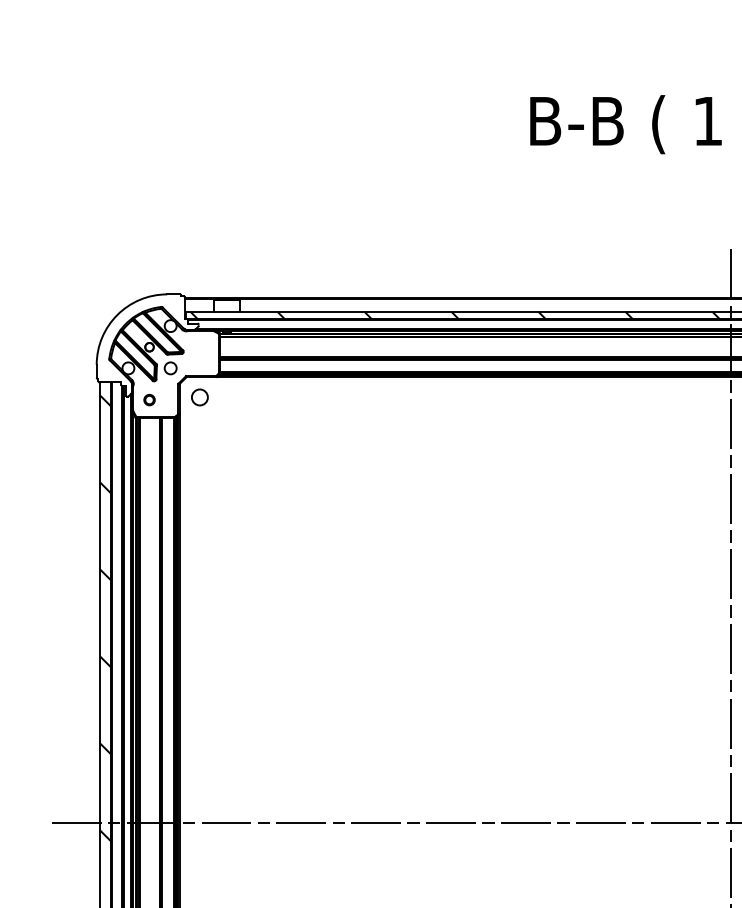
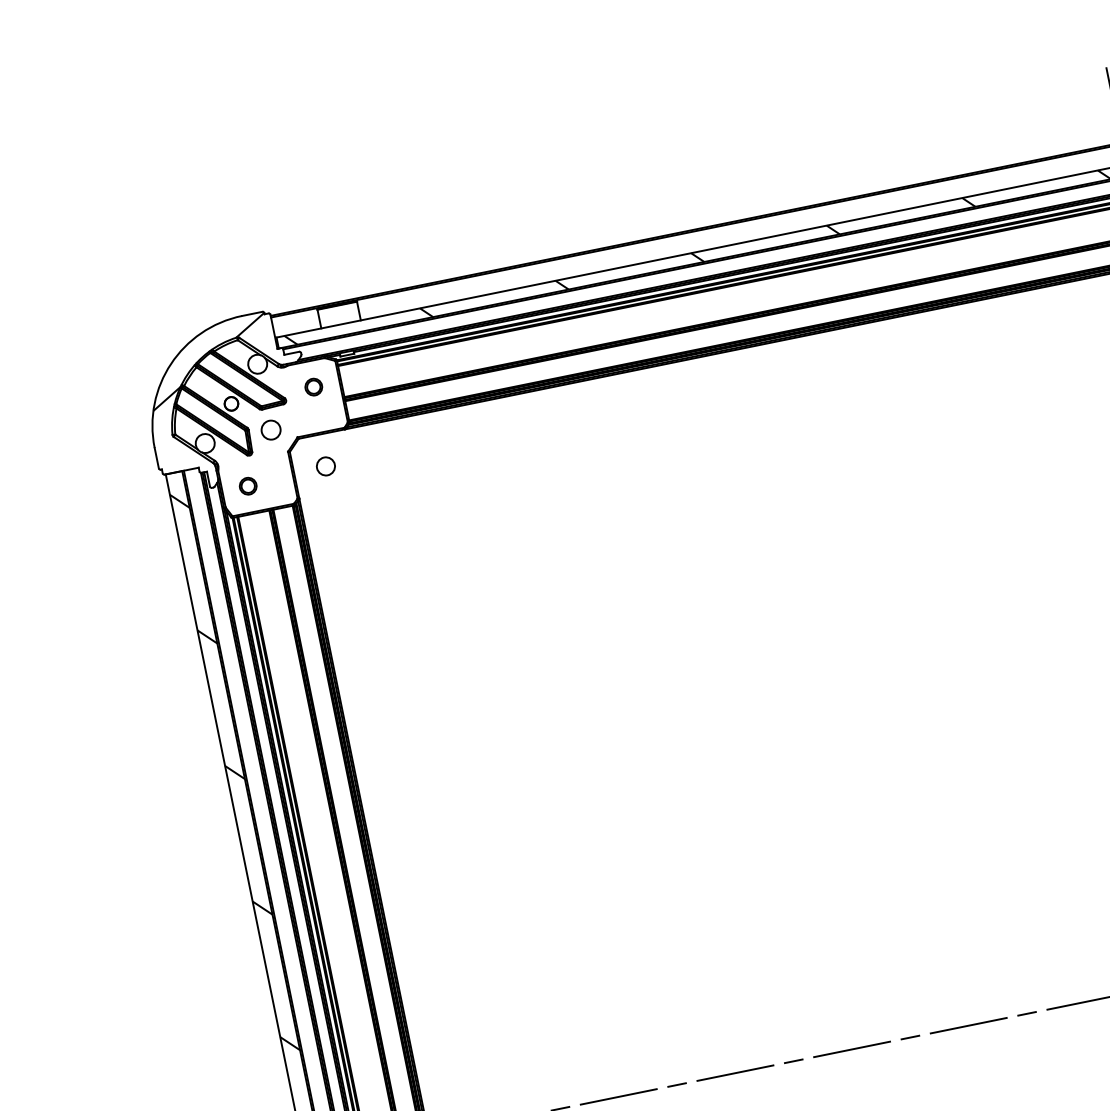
hatch: (140, 318) -> (208, 361), added
part: (202, 347) -> (314, 387), added
circle: (199, 397) -> (325, 466), size x0.71

